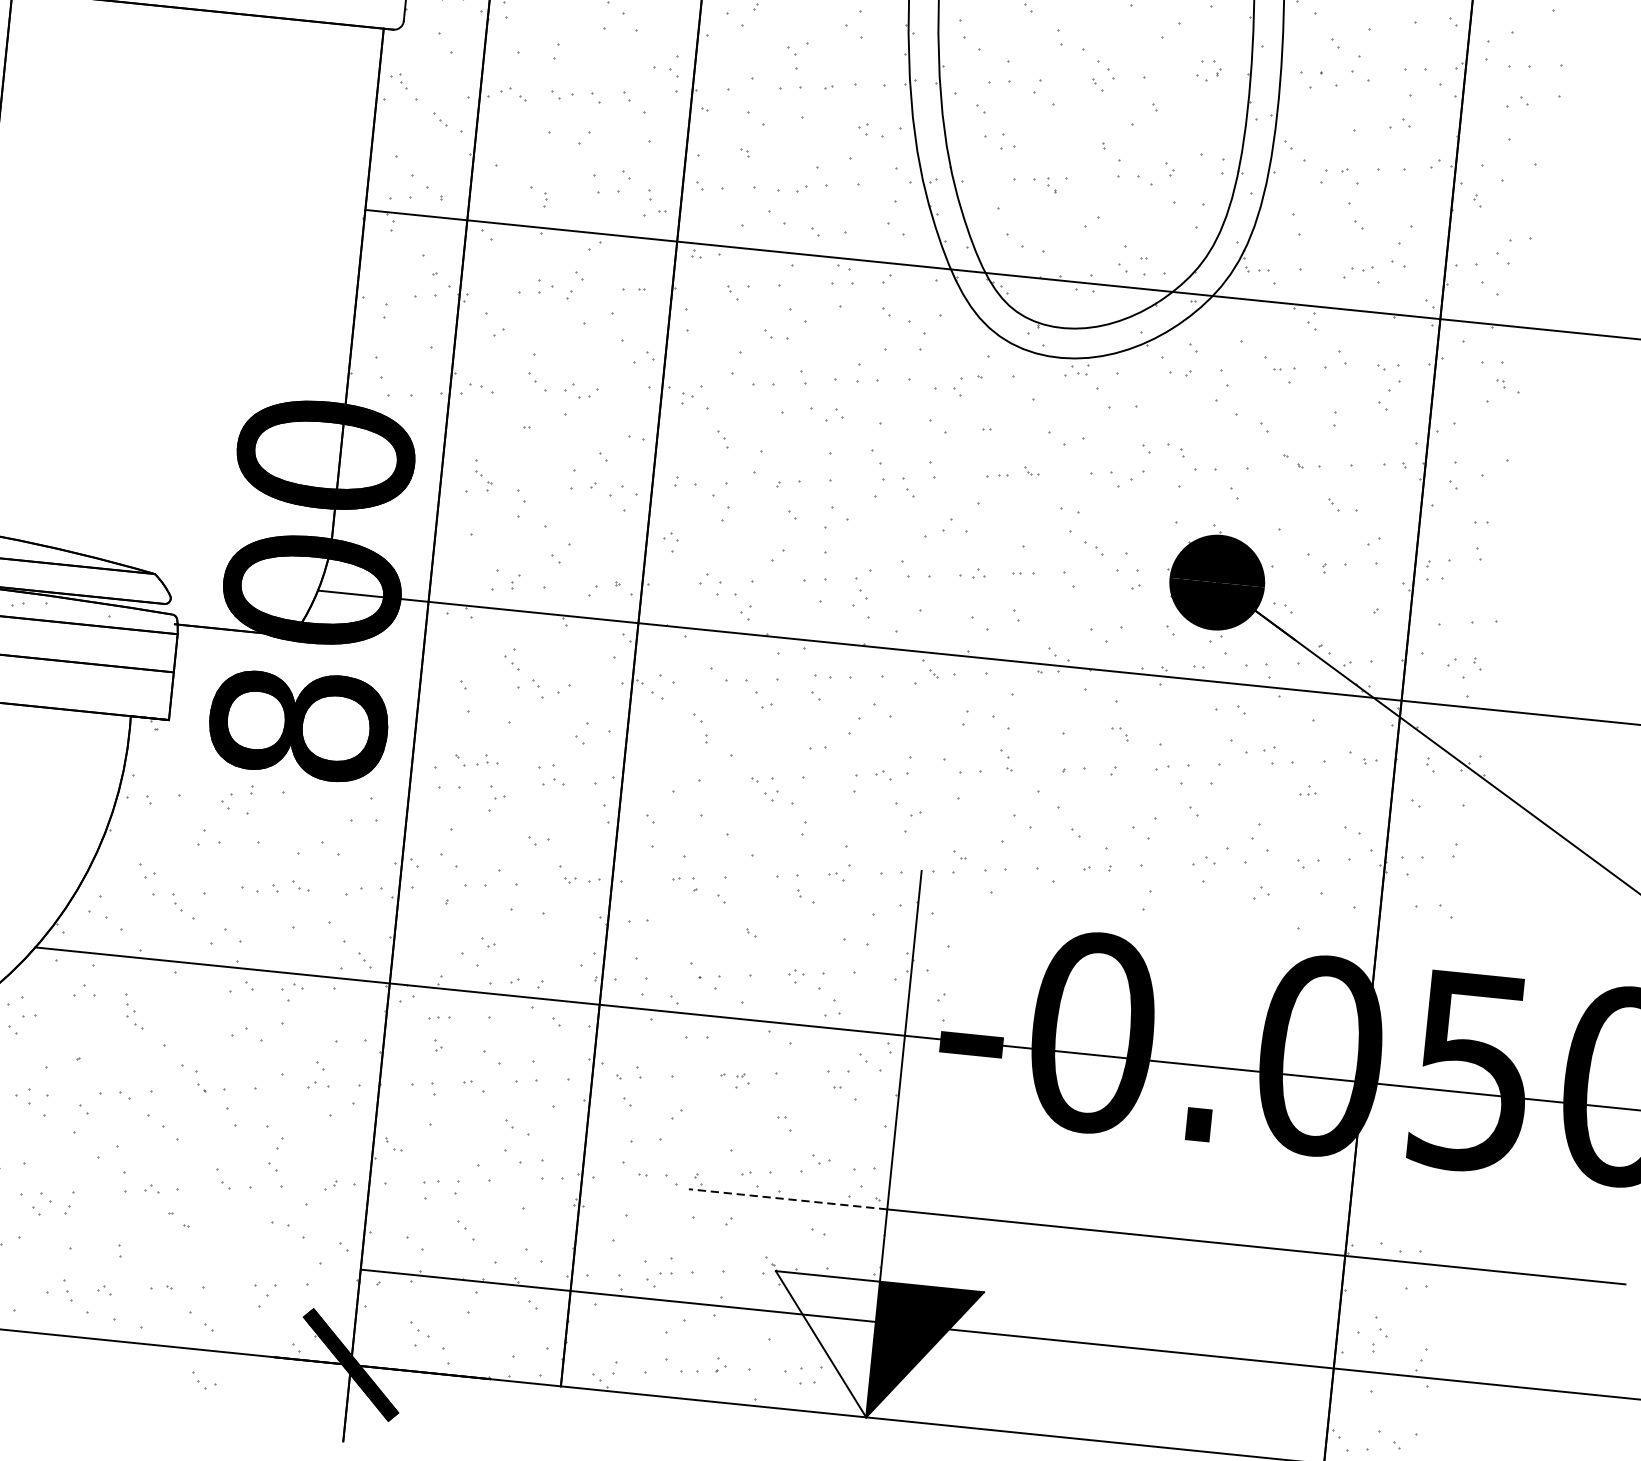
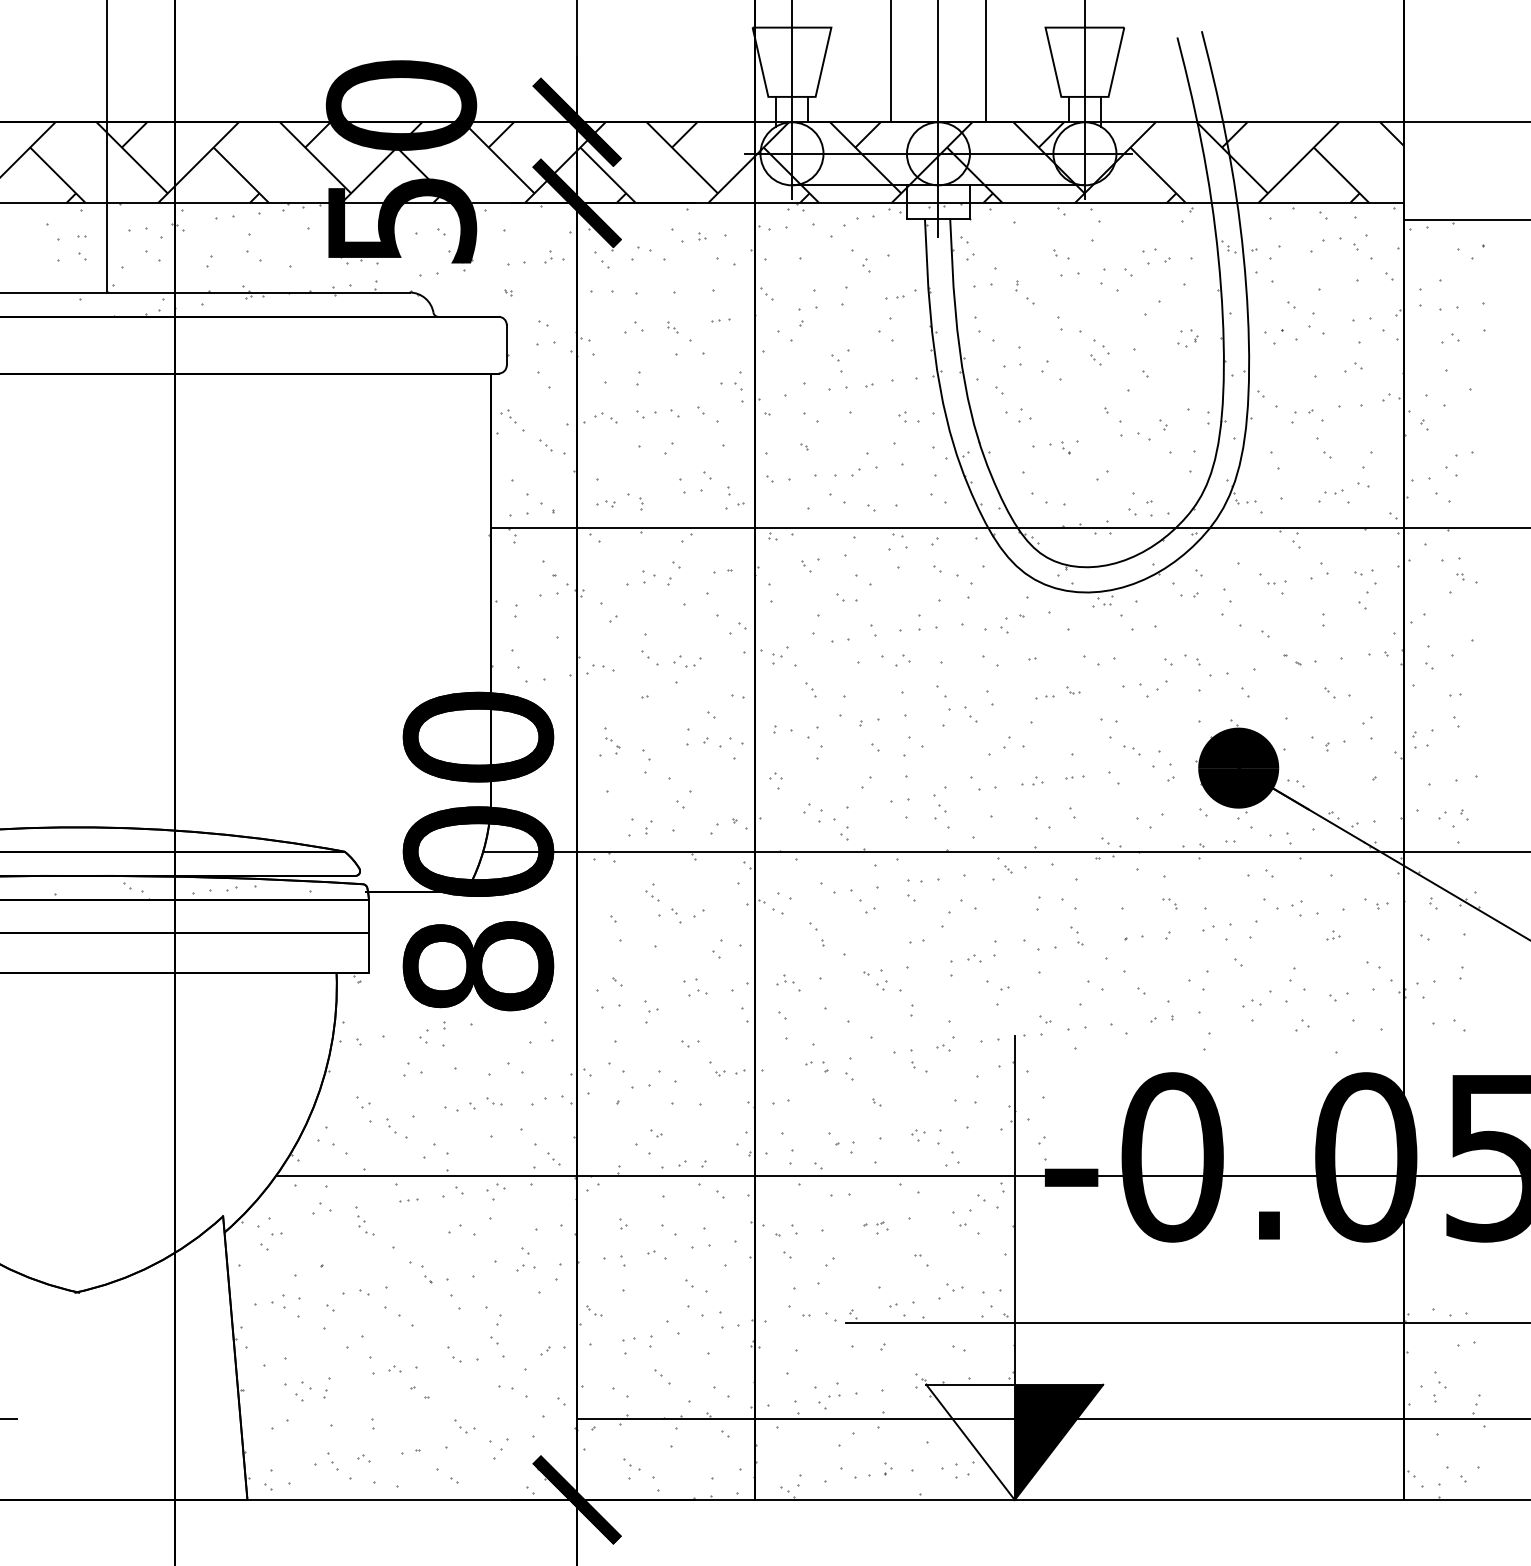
part: (503, 195) -> (605, 503), added
part: (487, 759) -> (785, 979), moved
part: (439, 1017) -> (408, 1200), moved
line: (788, 1199) -> (930, 1323), dashed -> solid
part: (203, 1381) -> (464, 1426), moved

